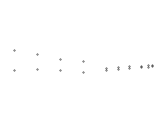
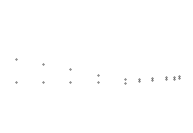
part: (83, 66) -> (98, 78), size x0.62

